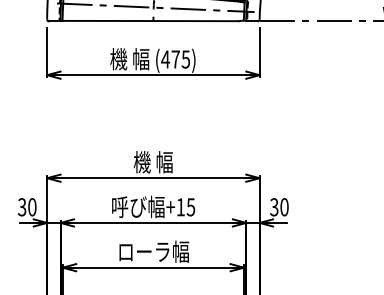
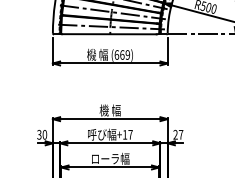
text: (174, 58) -> (121, 54), (475) -> (669)
text: (190, 206) -> (130, 134), +15 -> +17
text: (279, 206) -> (178, 134), 30 -> 27

